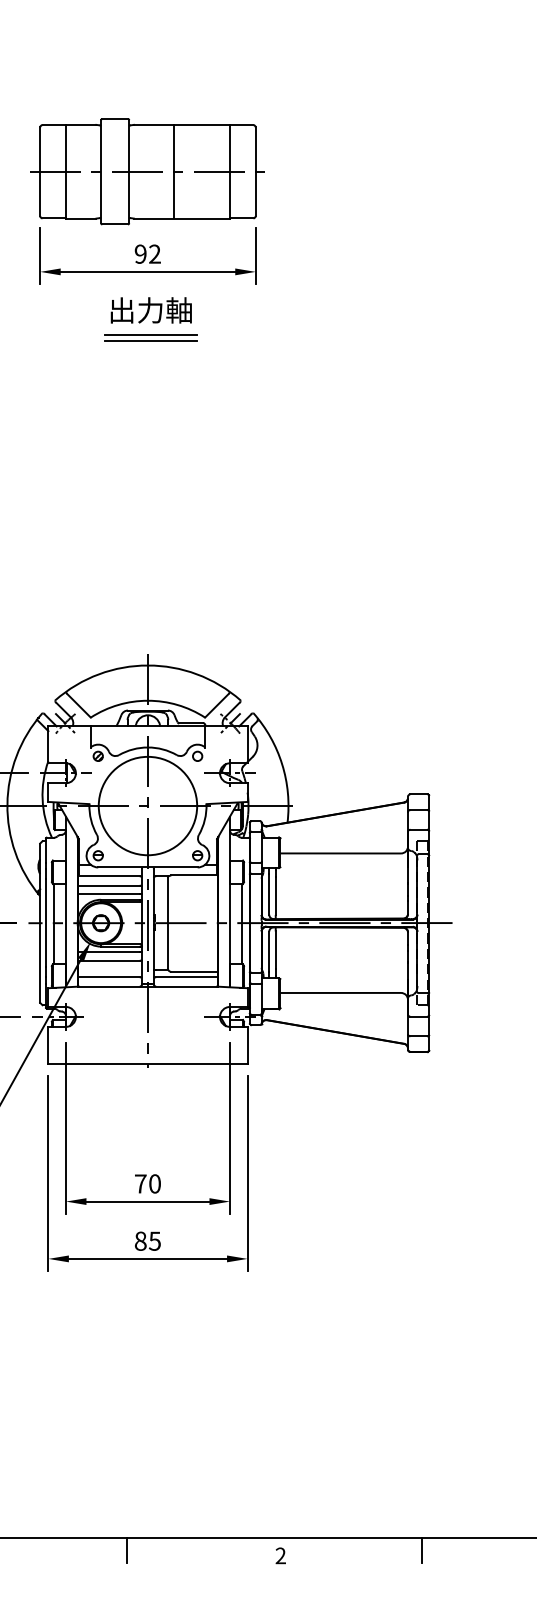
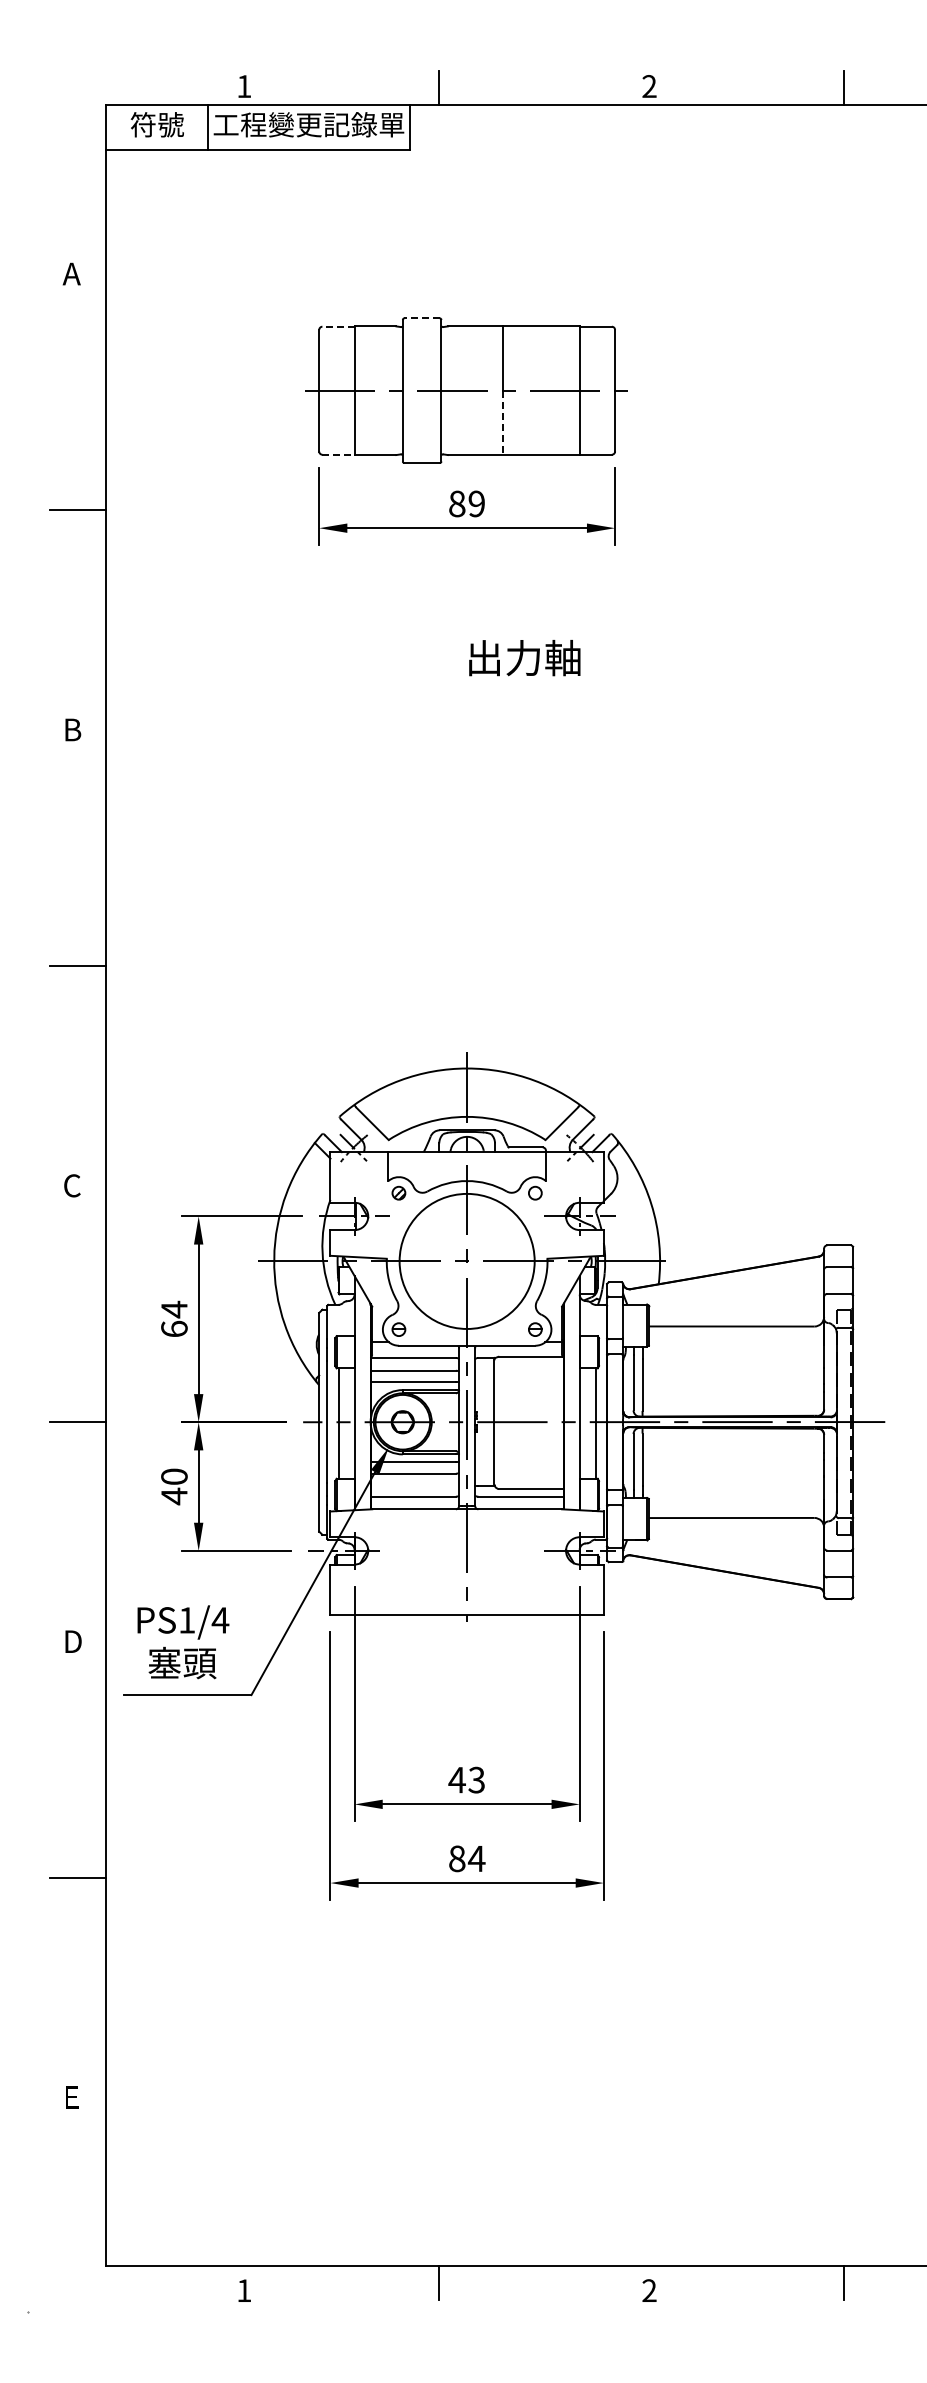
line: (115, 119) -> (422, 318), solid -> dashed
line: (54, 124) -> (338, 326), solid -> dashed
line: (173, 195) -> (502, 423), solid -> dashed
line: (54, 218) -> (338, 454), solid -> dashed
text: (147, 253) -> (466, 503), 92 -> 89
text: (151, 310) -> (524, 658), moved
line: (150, 334) -> (470, 614), removed
line: (150, 340) -> (470, 622), removed
text: (147, 1183) -> (466, 1779), 70 -> 43
text: (154, 1241) -> (476, 1859), 85 -> 84

